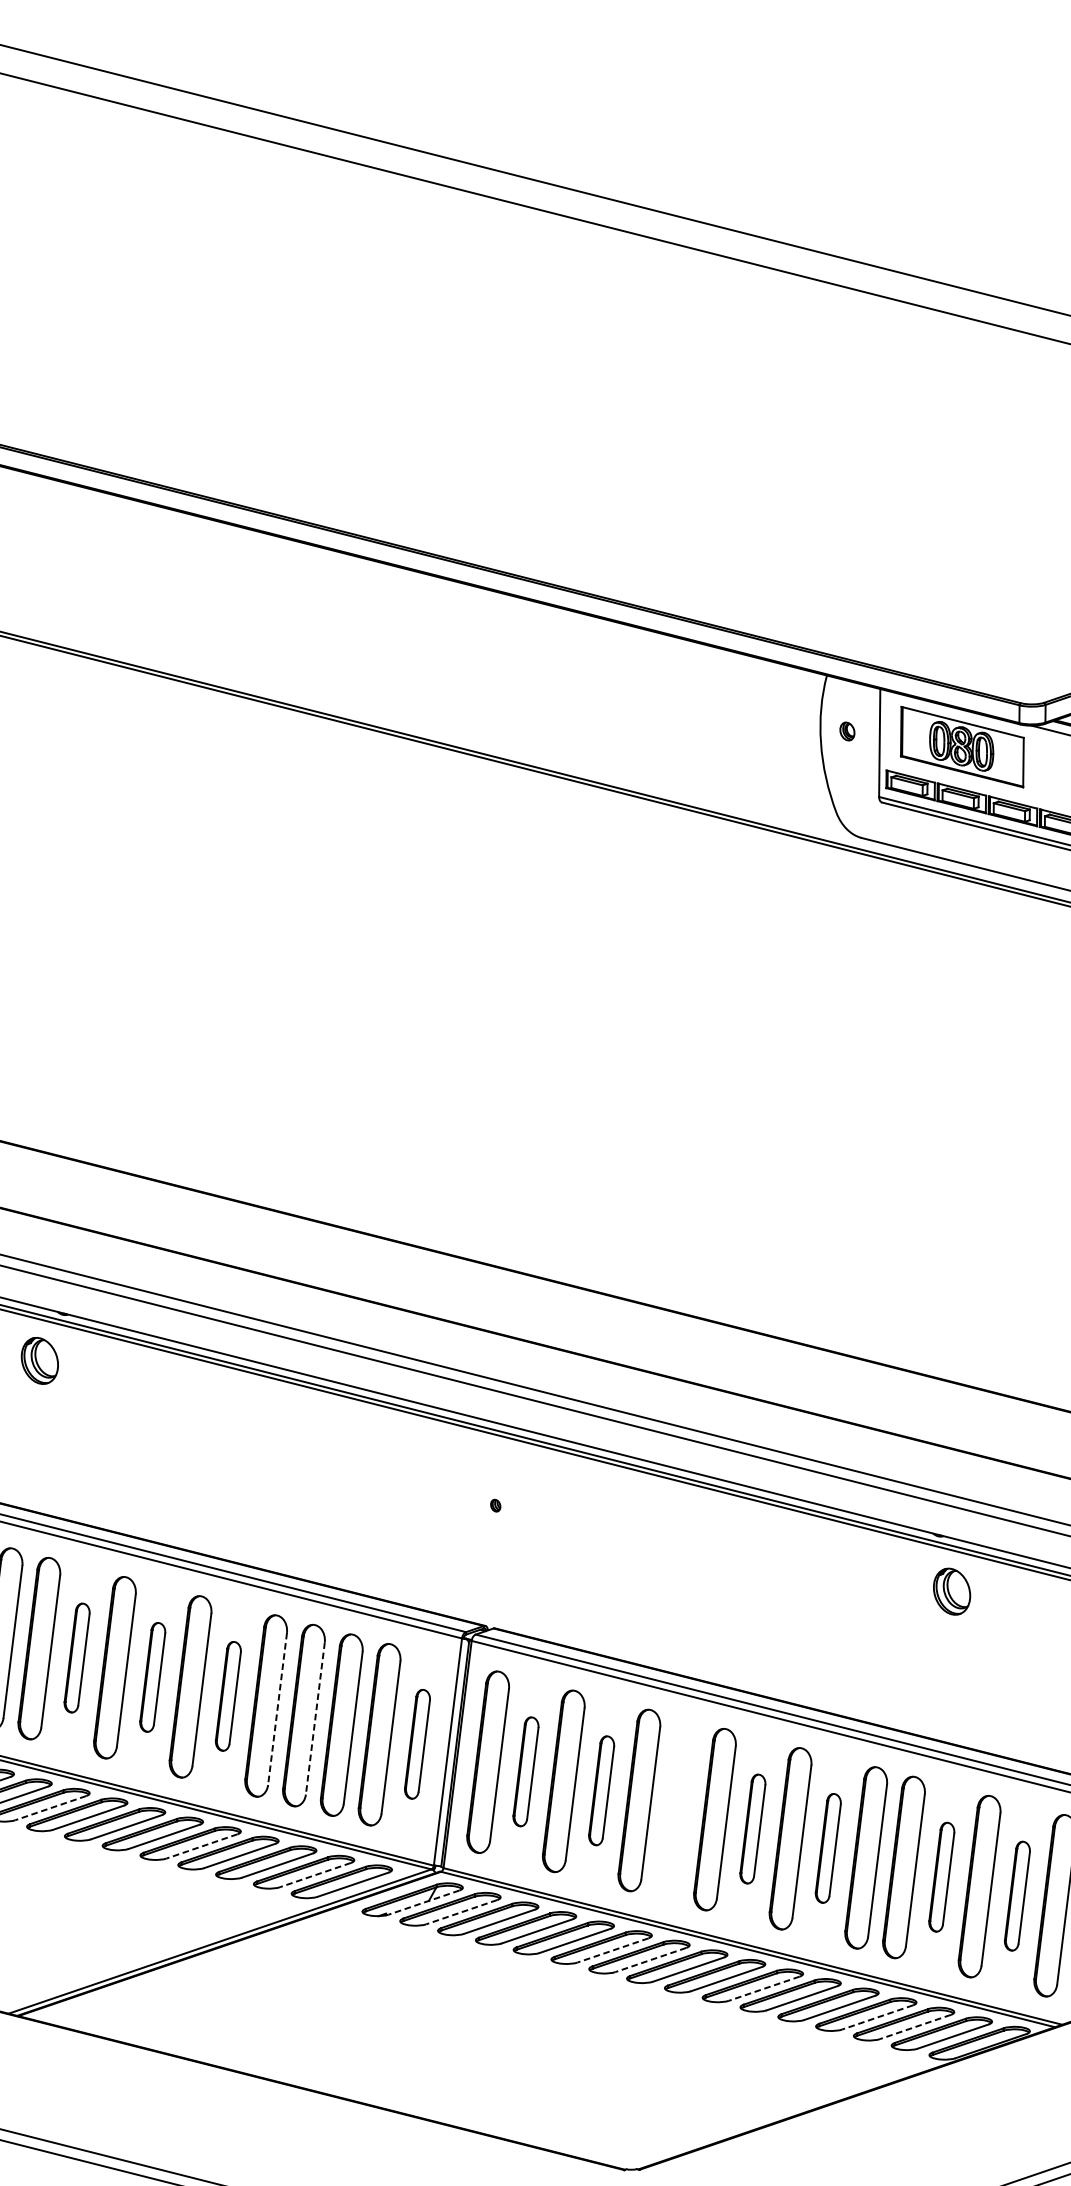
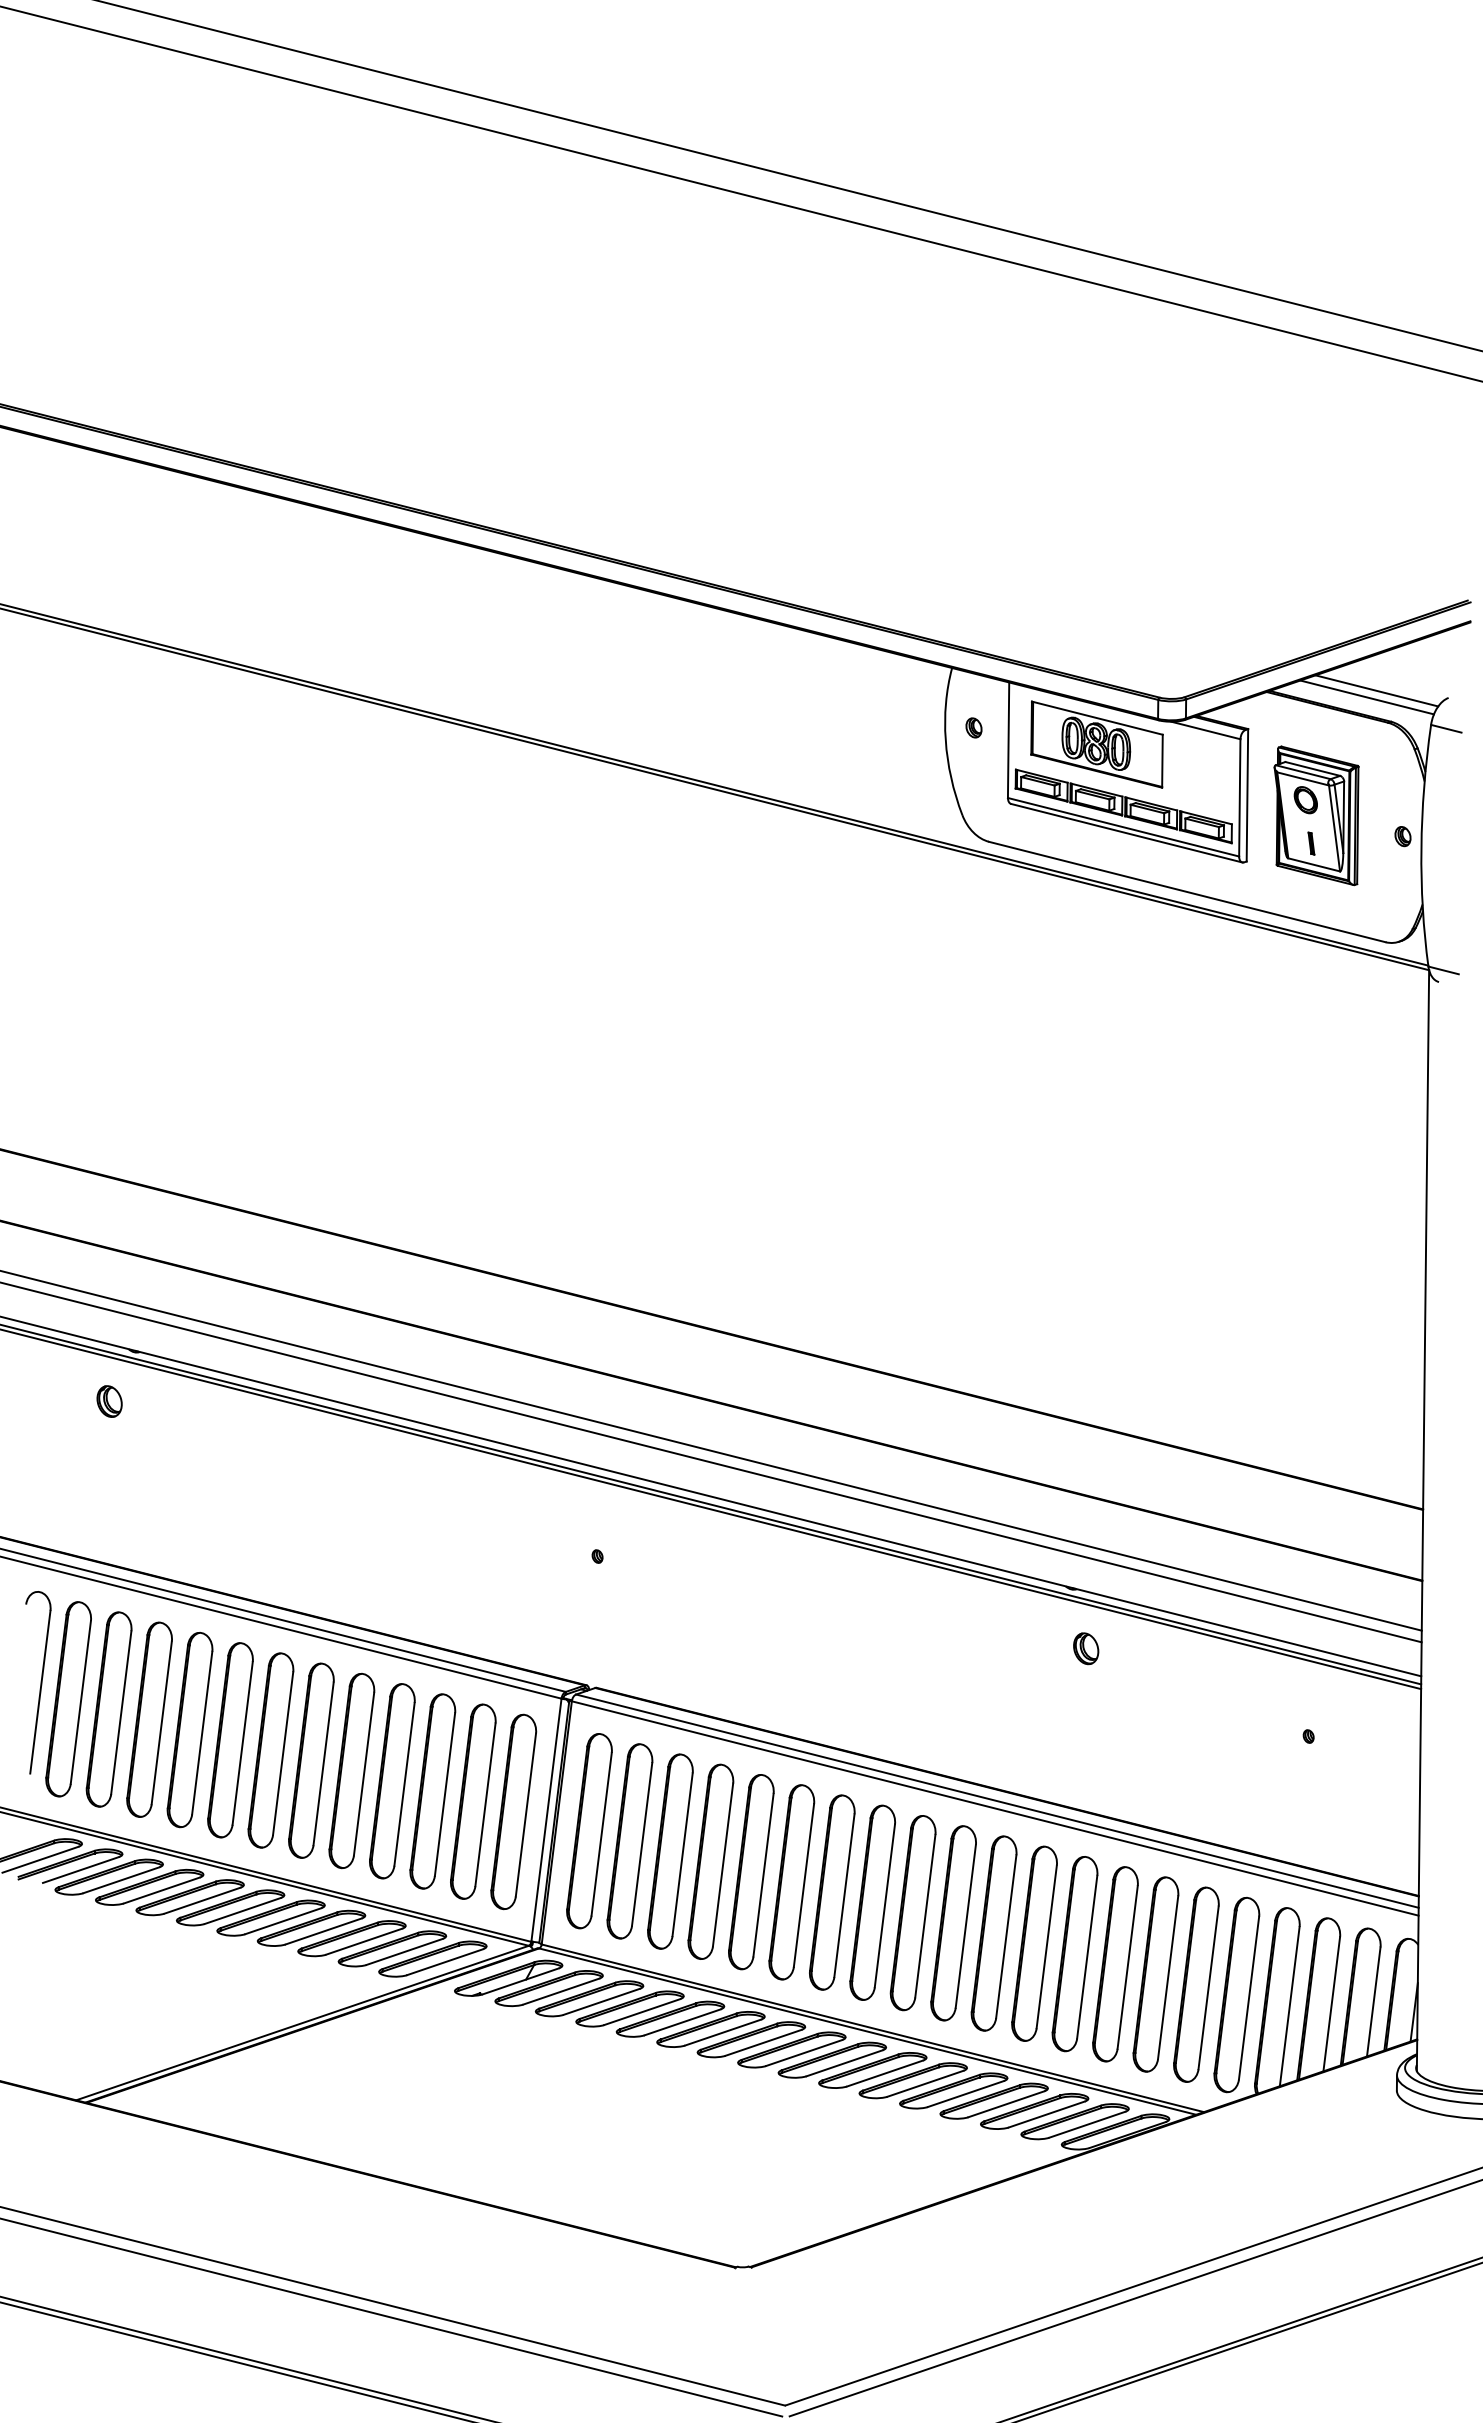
part: (39, 1360) -> (109, 1401), size x0.62
part: (952, 1591) -> (1086, 1648), size x0.62
part: (77, 1657) -> (149, 1719), size x1.67
part: (152, 1677) -> (230, 1740), size x1.67
part: (228, 1696) -> (311, 1760), size x1.67
line: (277, 1709) -> (364, 1774), dashed -> solid
line: (315, 1718) -> (404, 1784), dashed -> solid
part: (417, 1743) -> (513, 1811), size x1.67
part: (525, 1771) -> (629, 1841), size x1.67
part: (601, 1790) -> (710, 1861), size x1.67
line: (49, 1808) -> (120, 1880), dashed -> solid
part: (676, 1810) -> (791, 1882), added
part: (752, 1828) -> (872, 1902), size x1.67
line: (201, 1846) -> (282, 1921), dashed -> solid
part: (828, 1848) -> (953, 1923), size x1.67
line: (315, 1875) -> (404, 1952), dashed -> solid
part: (941, 1877) -> (1074, 1954), size x1.67
part: (1016, 1896) -> (1155, 1974), size x1.67
line: (423, 1902) -> (520, 1981), dashed -> solid
line: (461, 1912) -> (560, 1991), dashed -> solid
line: (612, 1950) -> (722, 2032), dashed -> solid
line: (650, 1959) -> (763, 2042), dashed -> solid
line: (763, 1988) -> (884, 2073), dashed -> solid
line: (876, 2017) -> (1005, 2104), dashed -> solid
line: (915, 2026) -> (1046, 2114), dashed -> solid

